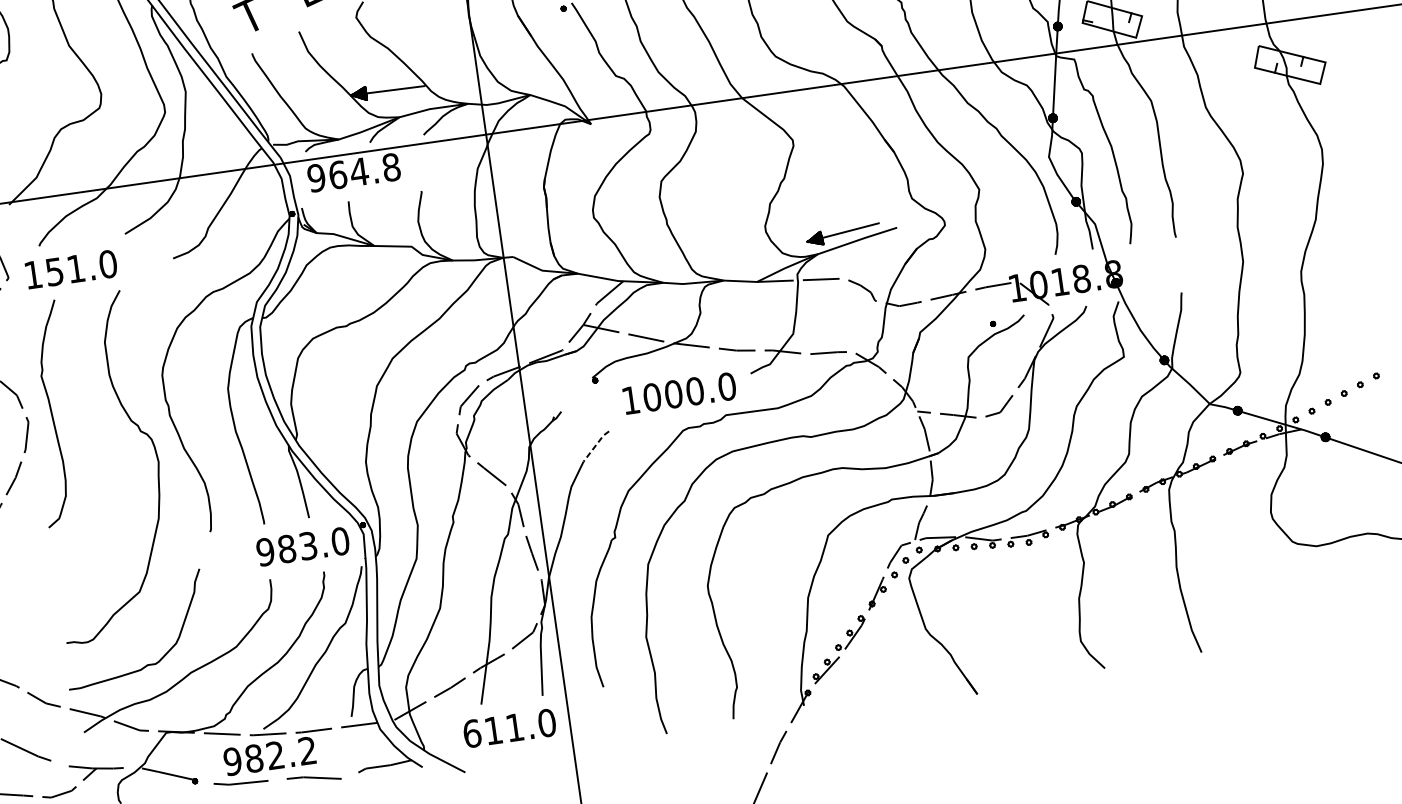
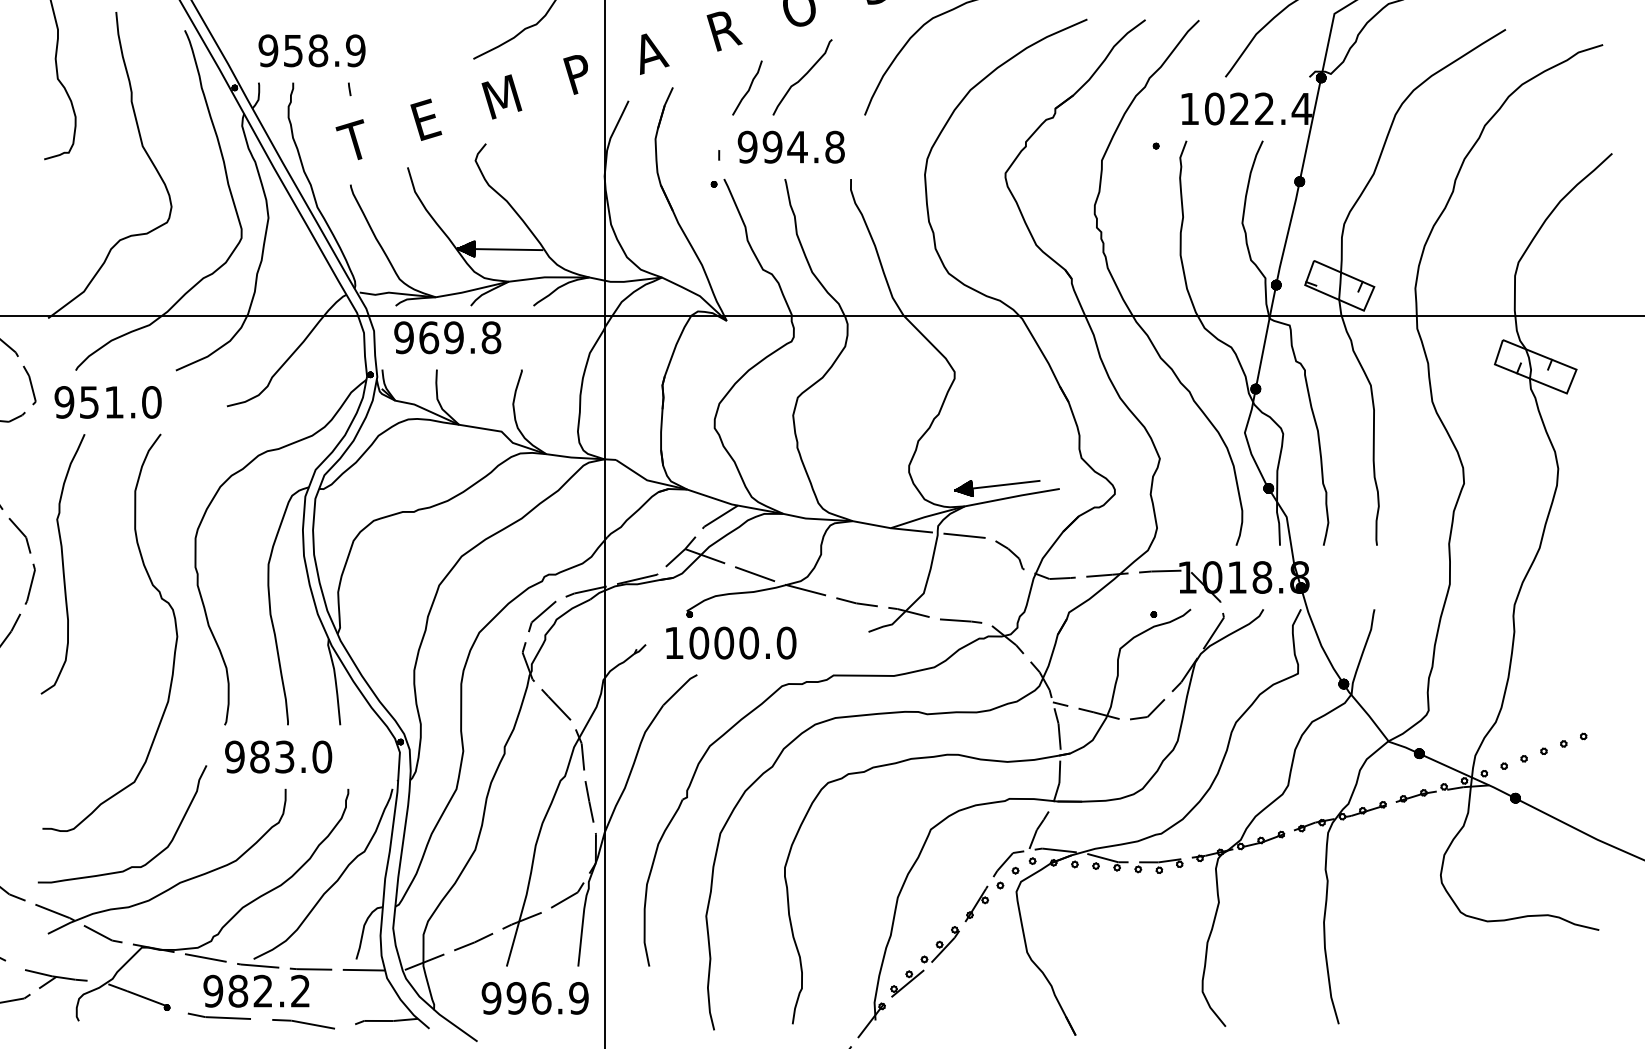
text: (358, 171) -> (453, 337), 964.8 -> 969.8
text: (33, 275) -> (64, 402), 151.0 -> 951.0
text: (679, 392) -> (731, 642), moved
line: (596, 445) -> (680, 688), dashed -> solid
text: (302, 546) -> (278, 756), moved
text: (509, 728) -> (534, 998), 611.0 -> 996.9

